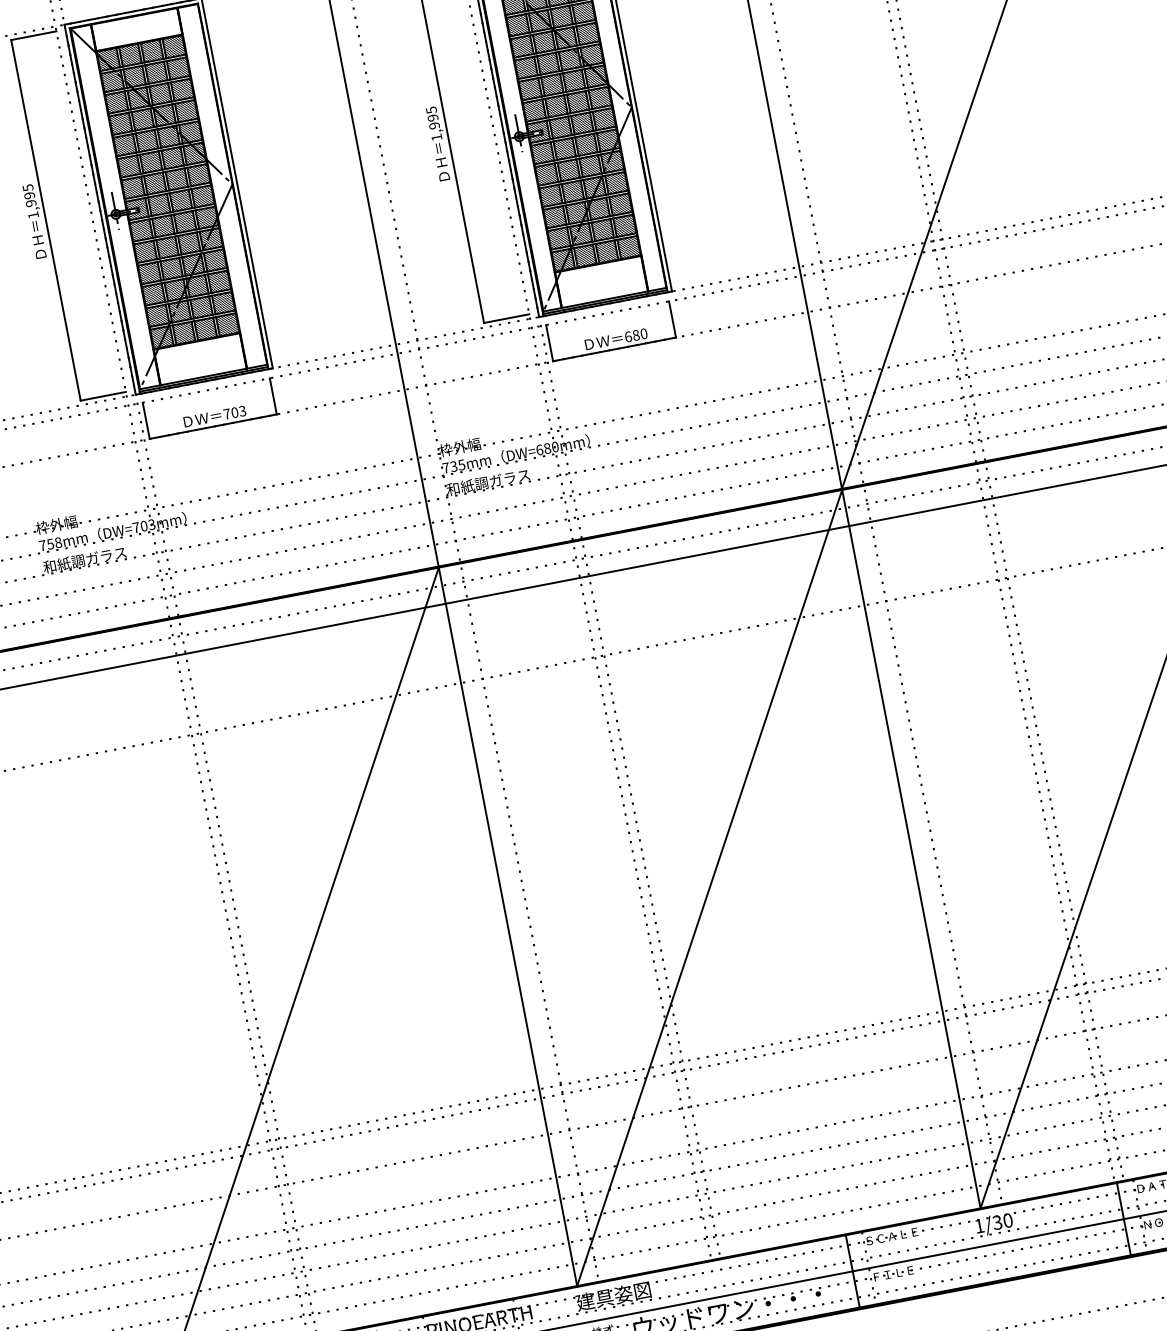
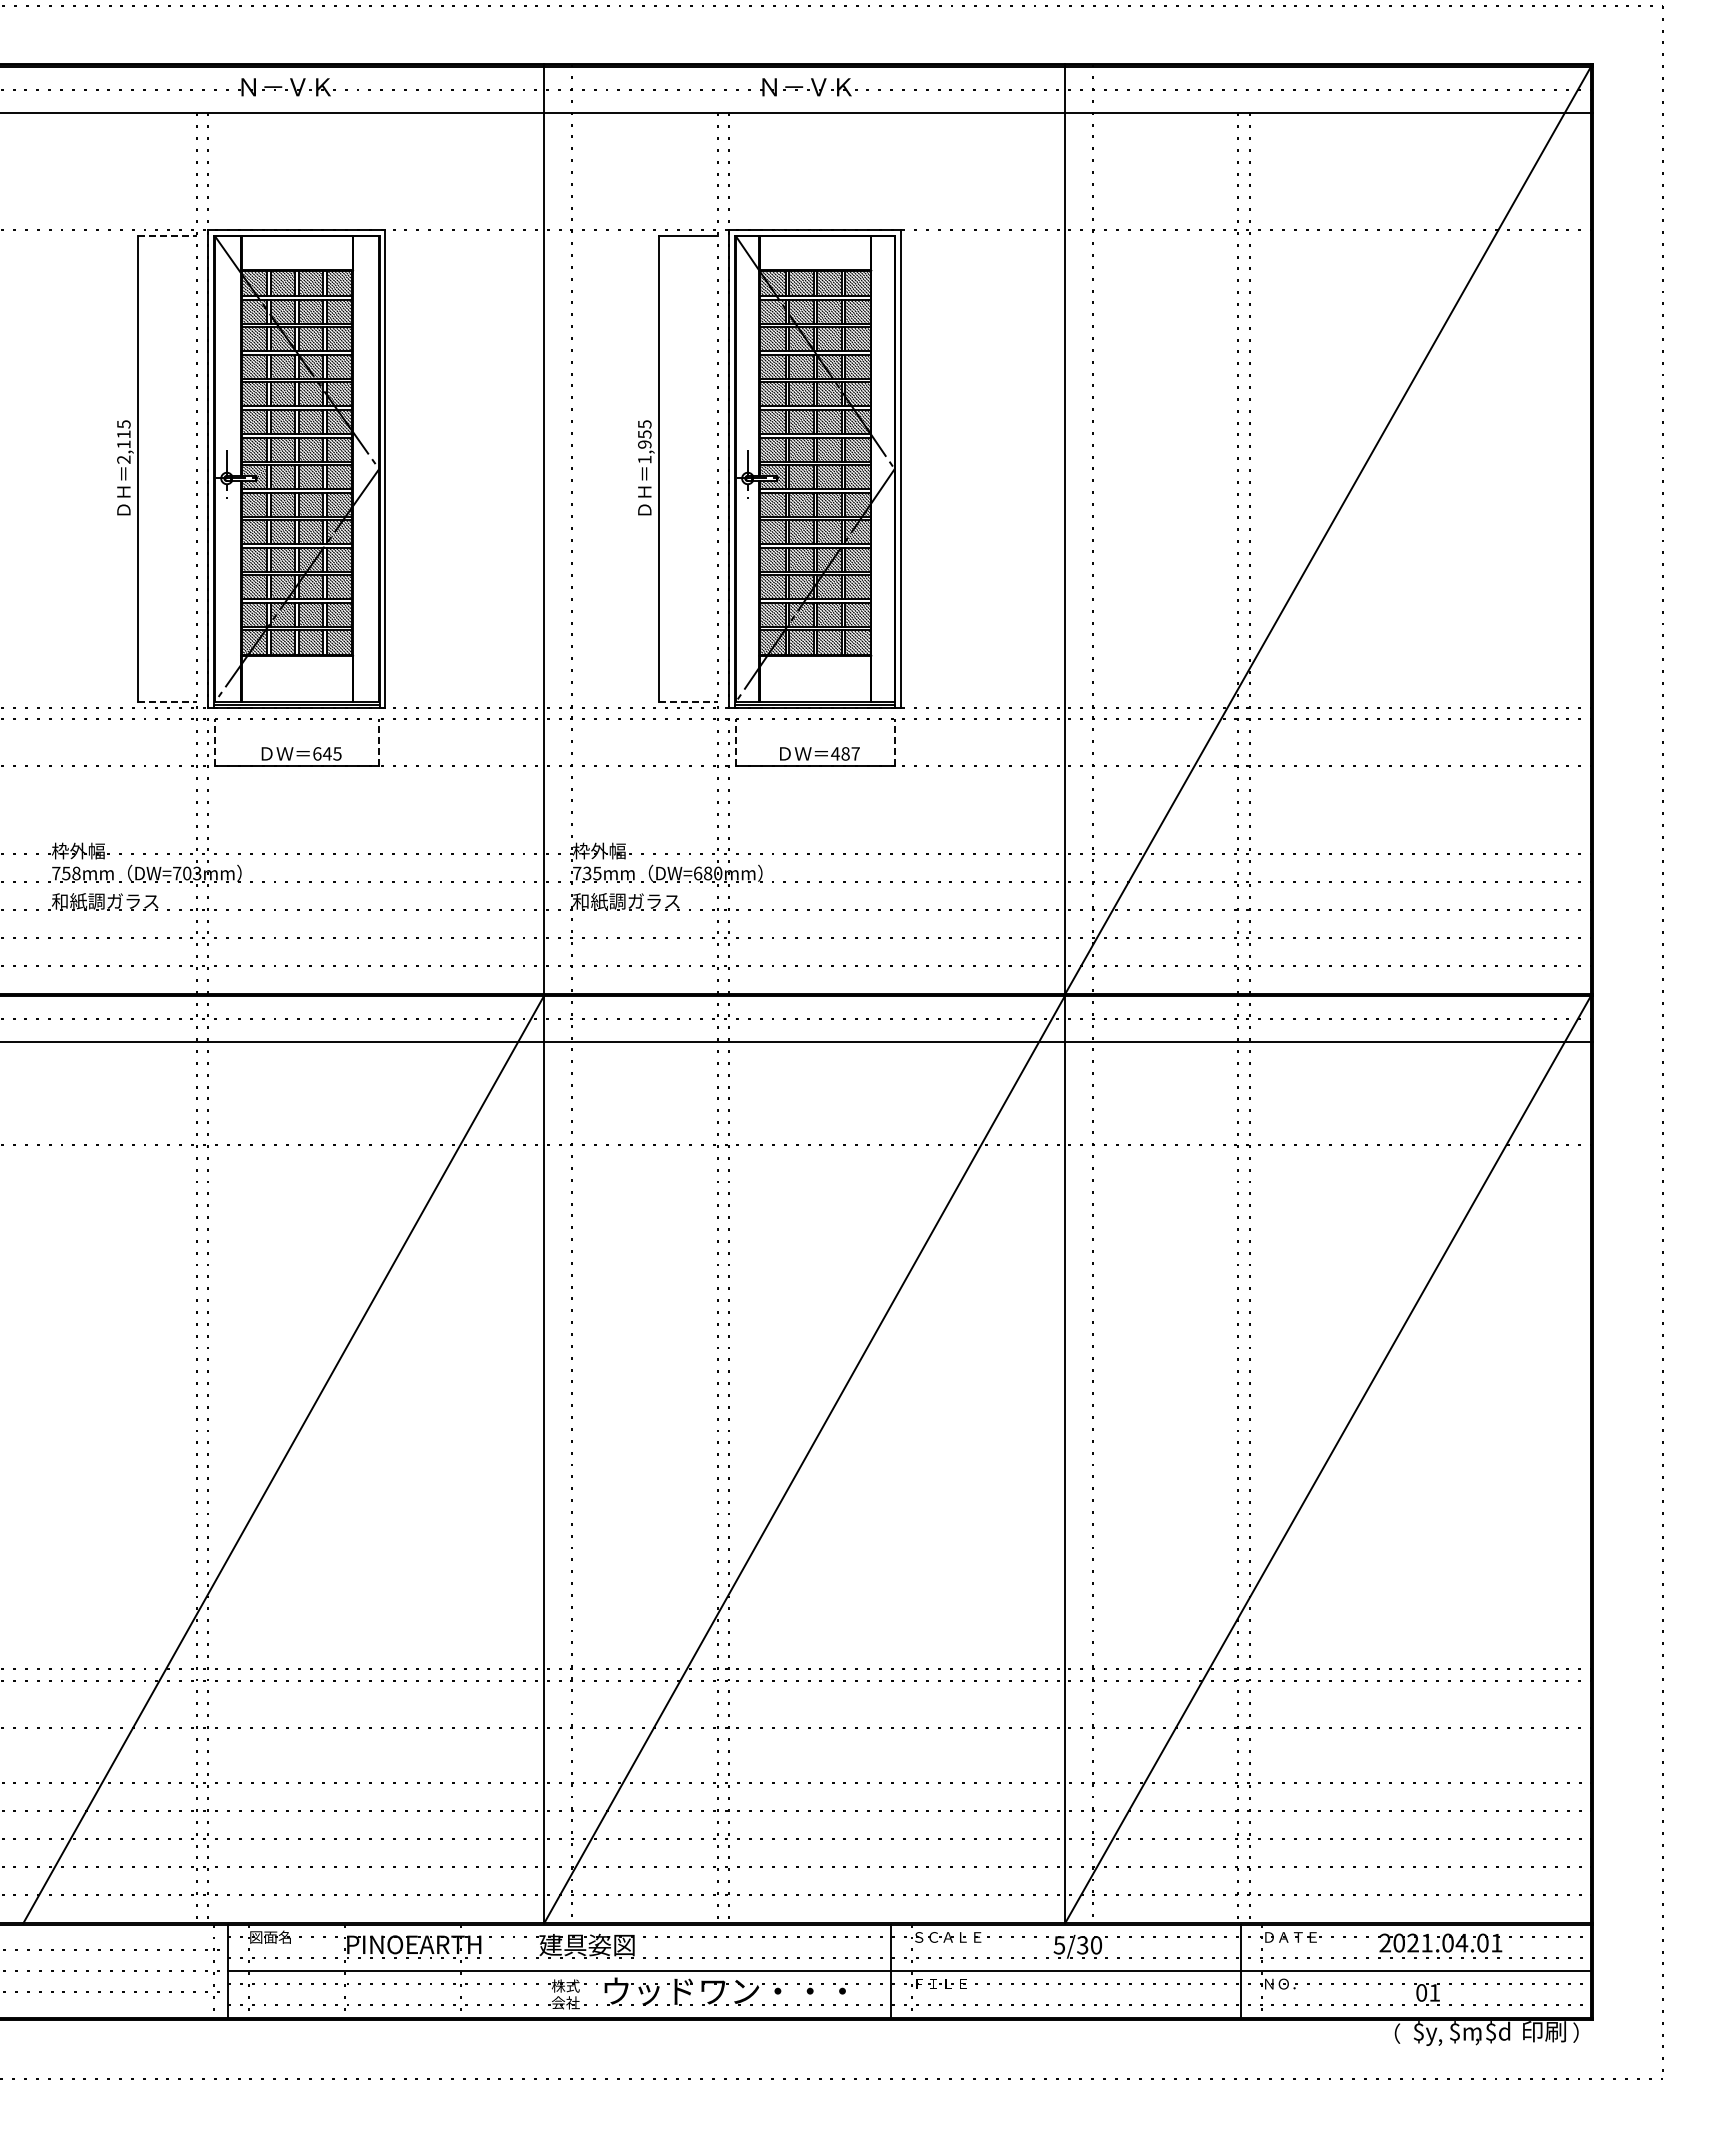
line: (33, 35) -> (167, 236), solid -> dashed
text: (432, 118) -> (644, 434), 1,995 -> 1,955
text: (31, 205) -> (123, 446), 1,995 -> 2,115
line: (506, 318) -> (688, 701), solid -> dashed
line: (672, 319) -> (894, 742), solid -> dashed
text: (636, 335) -> (845, 753), 680 -> 487
line: (549, 342) -> (735, 742), solid -> dashed
line: (103, 395) -> (167, 701), solid -> dashed
line: (273, 396) -> (379, 742), solid -> dashed
text: (234, 412) -> (327, 753), 703 -> 645
line: (146, 420) -> (215, 742), solid -> dashed
text: (979, 1226) -> (1059, 1945), 1/30 -> 5/30

